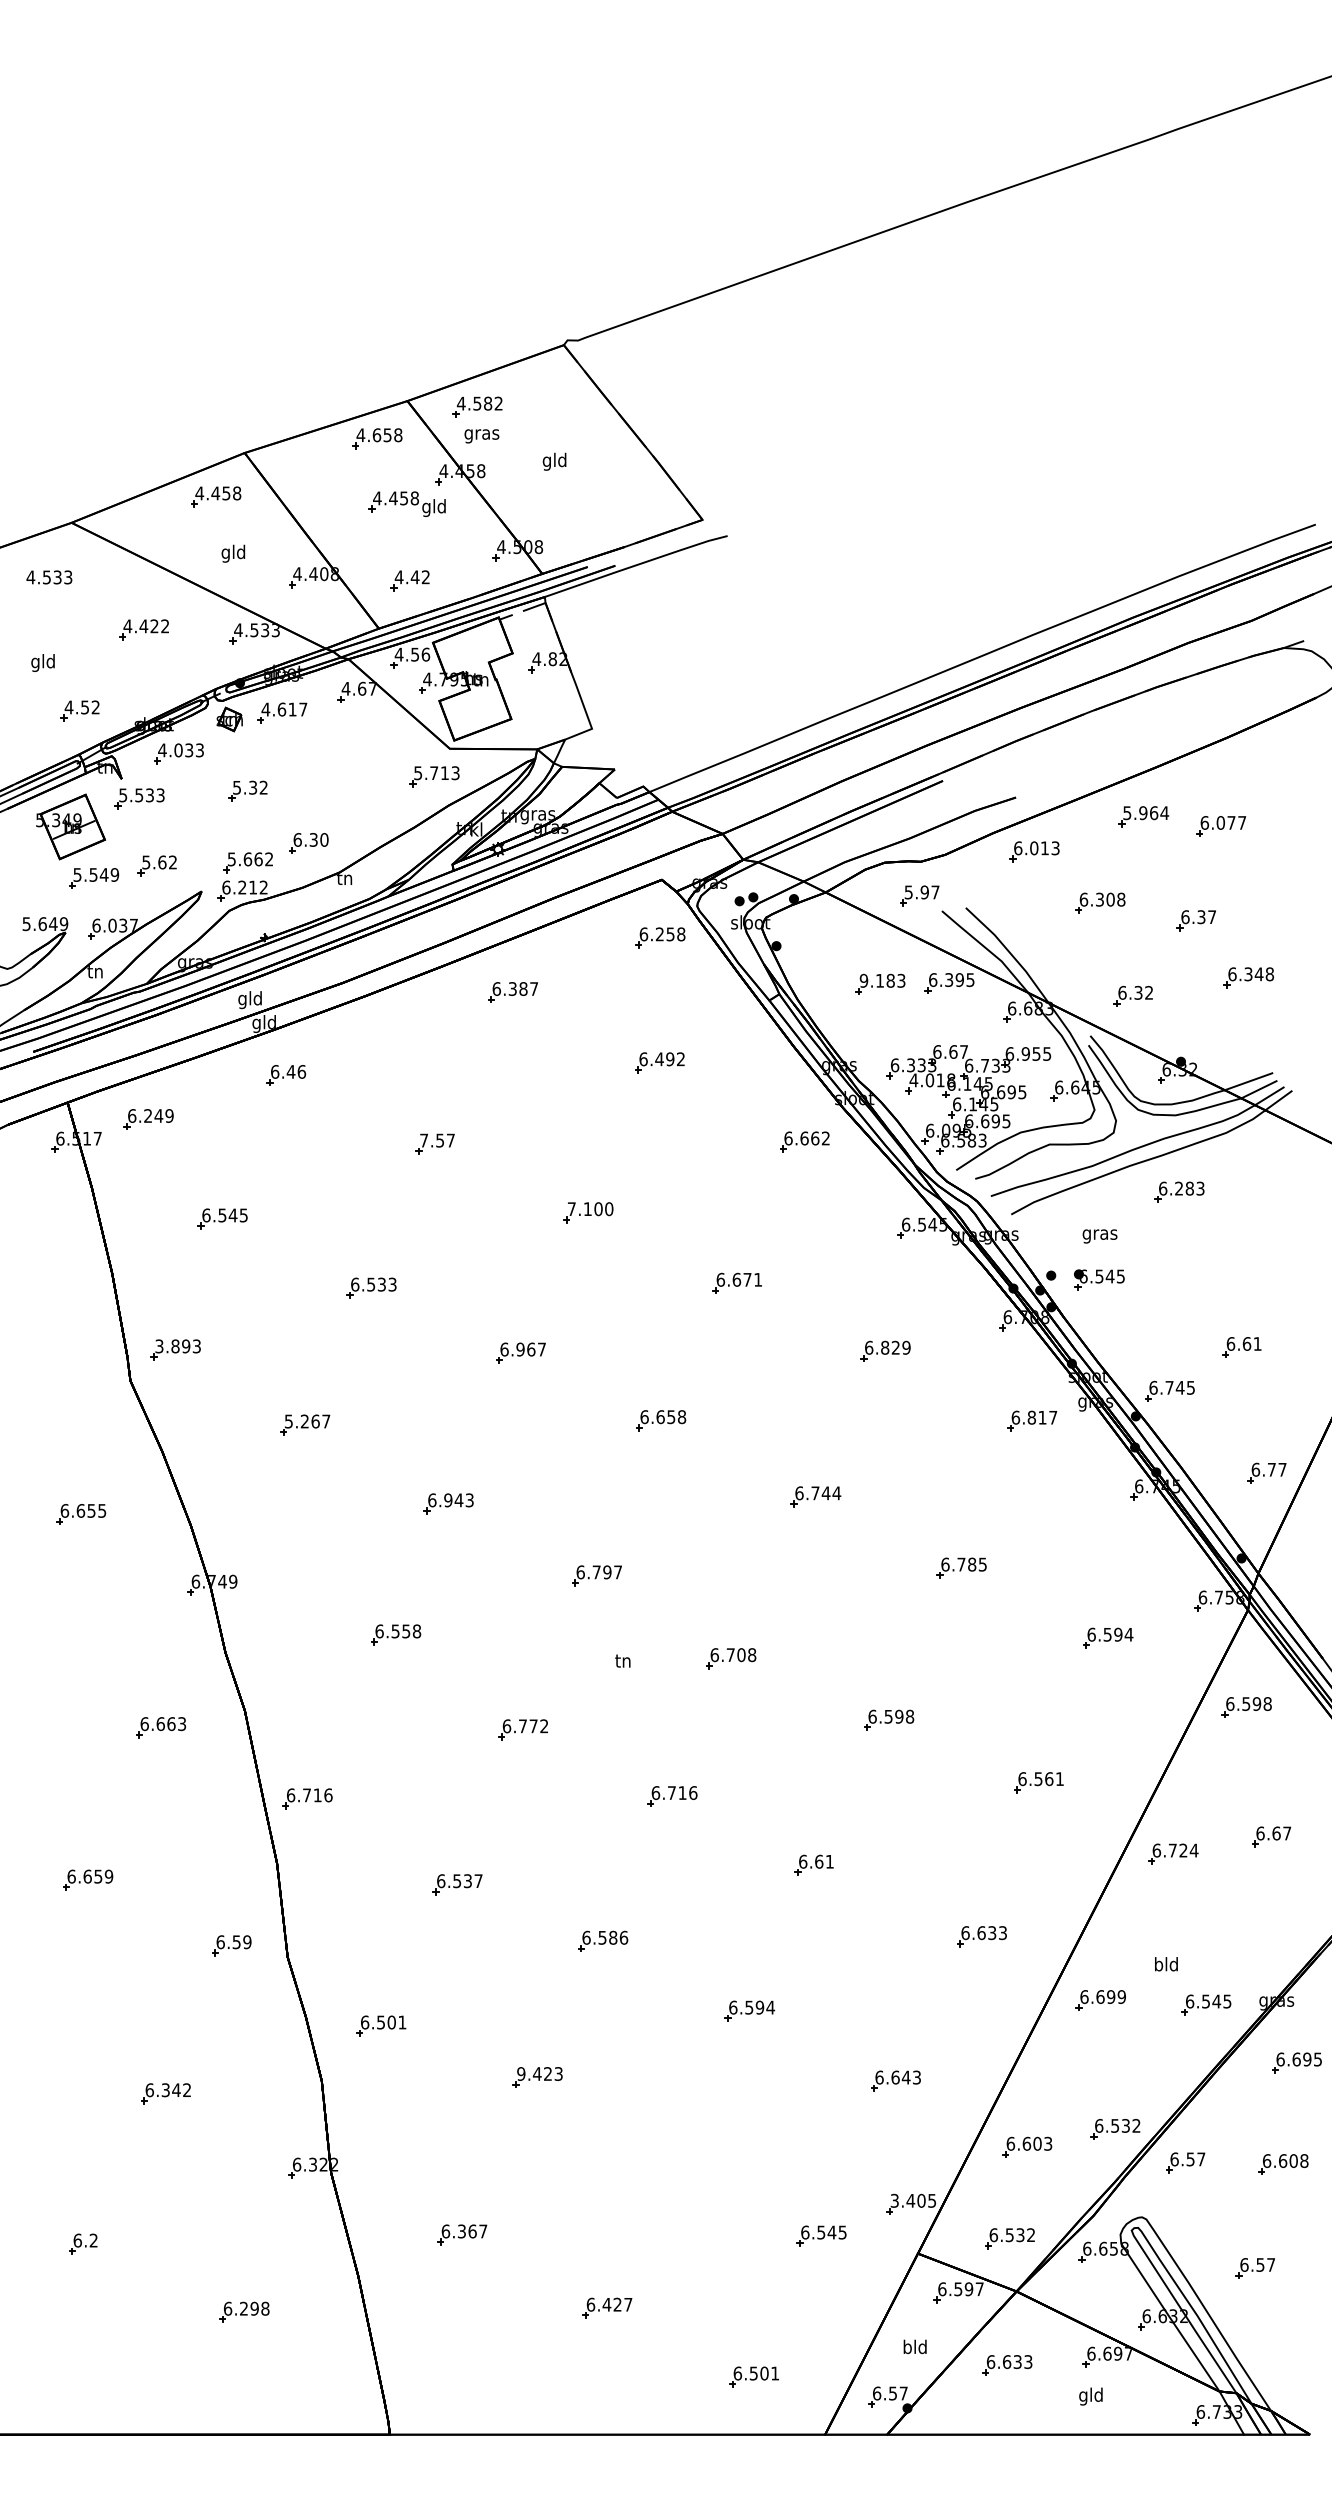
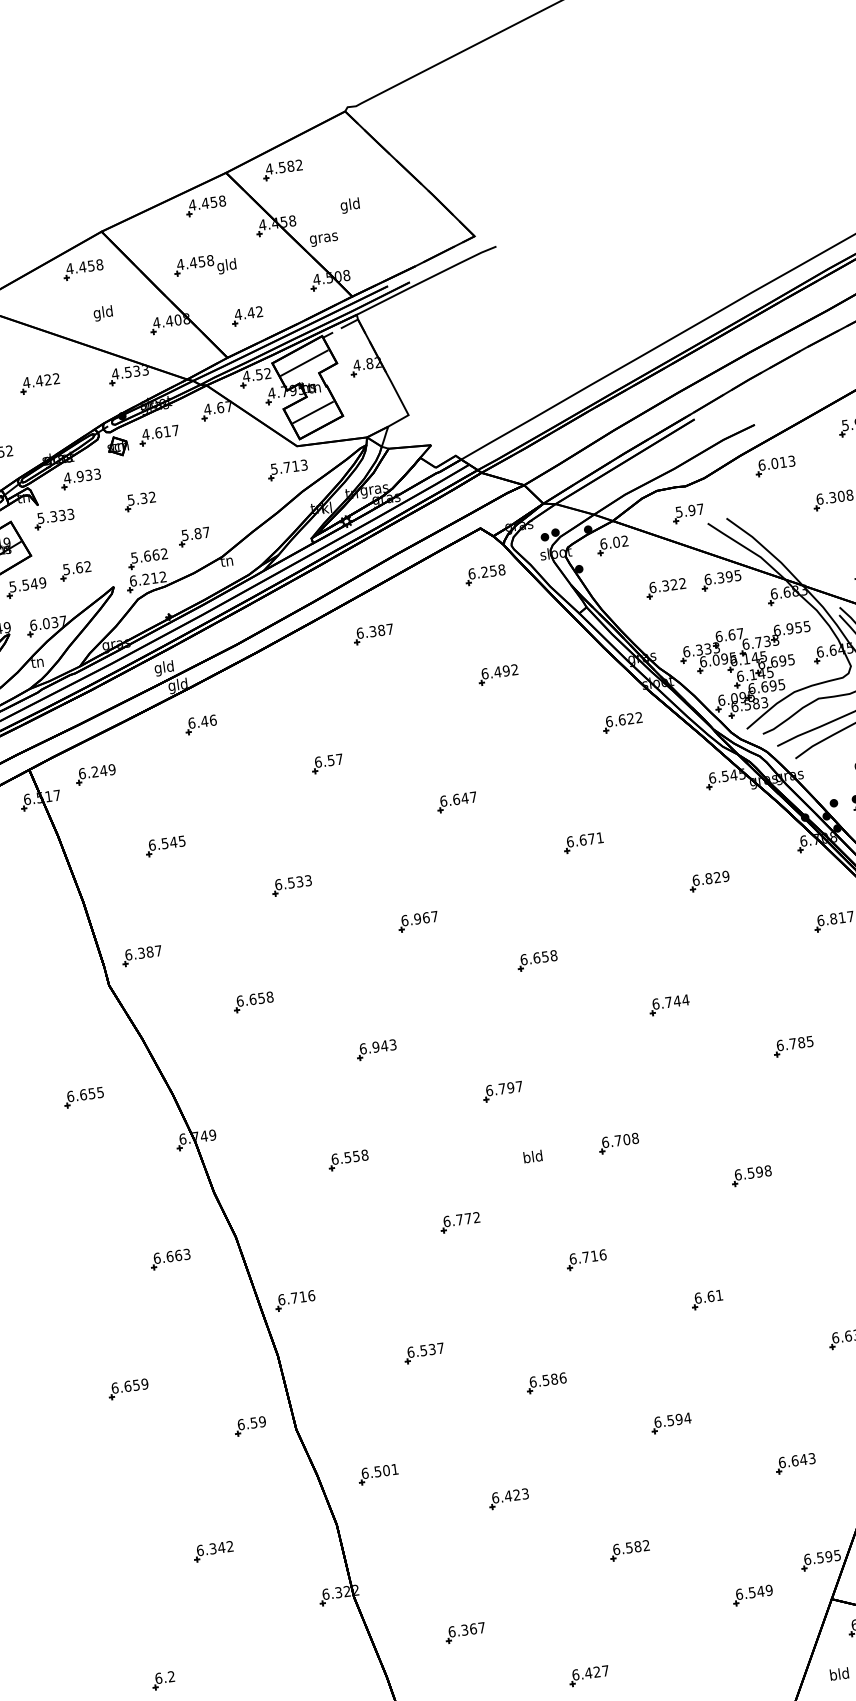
text: (376, 435) -> (205, 203), 4.658 -> 4.458
text: (481, 436) -> (323, 239), moved
part: (406, 503) -> (204, 265), moved
line: (472, 647) -> (304, 362), added
text: (425, 654) -> (267, 373), 4.56 -> 4.52
line: (474, 709) -> (312, 412), added
text: (178, 750) -> (80, 476), 4.033 -> 4.933
text: (139, 794) -> (53, 515), 5.533 -> 5.333
text: (310, 839) -> (195, 533), 6.30 -> 5.87
part: (821, 922) -> (612, 545), added
text: (882, 980) -> (667, 585), 9.183 -> 6.322
text: (932, 1080) -> (718, 659), 4.018 -> 6.095
text: (815, 1138) -> (630, 718), 6.662 -> 6.622
text: (424, 1140) -> (318, 762), 7.57 -> 6.57
text: (590, 1209) -> (458, 799), 7.100 -> 6.647
text: (177, 1346) -> (143, 953), 3.893 -> 6.387
text: (307, 1421) -> (255, 999), 5.267 -> 6.658
text: (622, 1660) -> (532, 1156), tn -> bld
text: (521, 2073) -> (495, 1497), 9.423 -> 6.423
part: (677, 2160) -> (629, 1550), added
text: (907, 2200) -> (817, 1557), 3.405 -> 6.595
text: (842, 2232) -> (769, 1590), 6.545 -> 6.549

